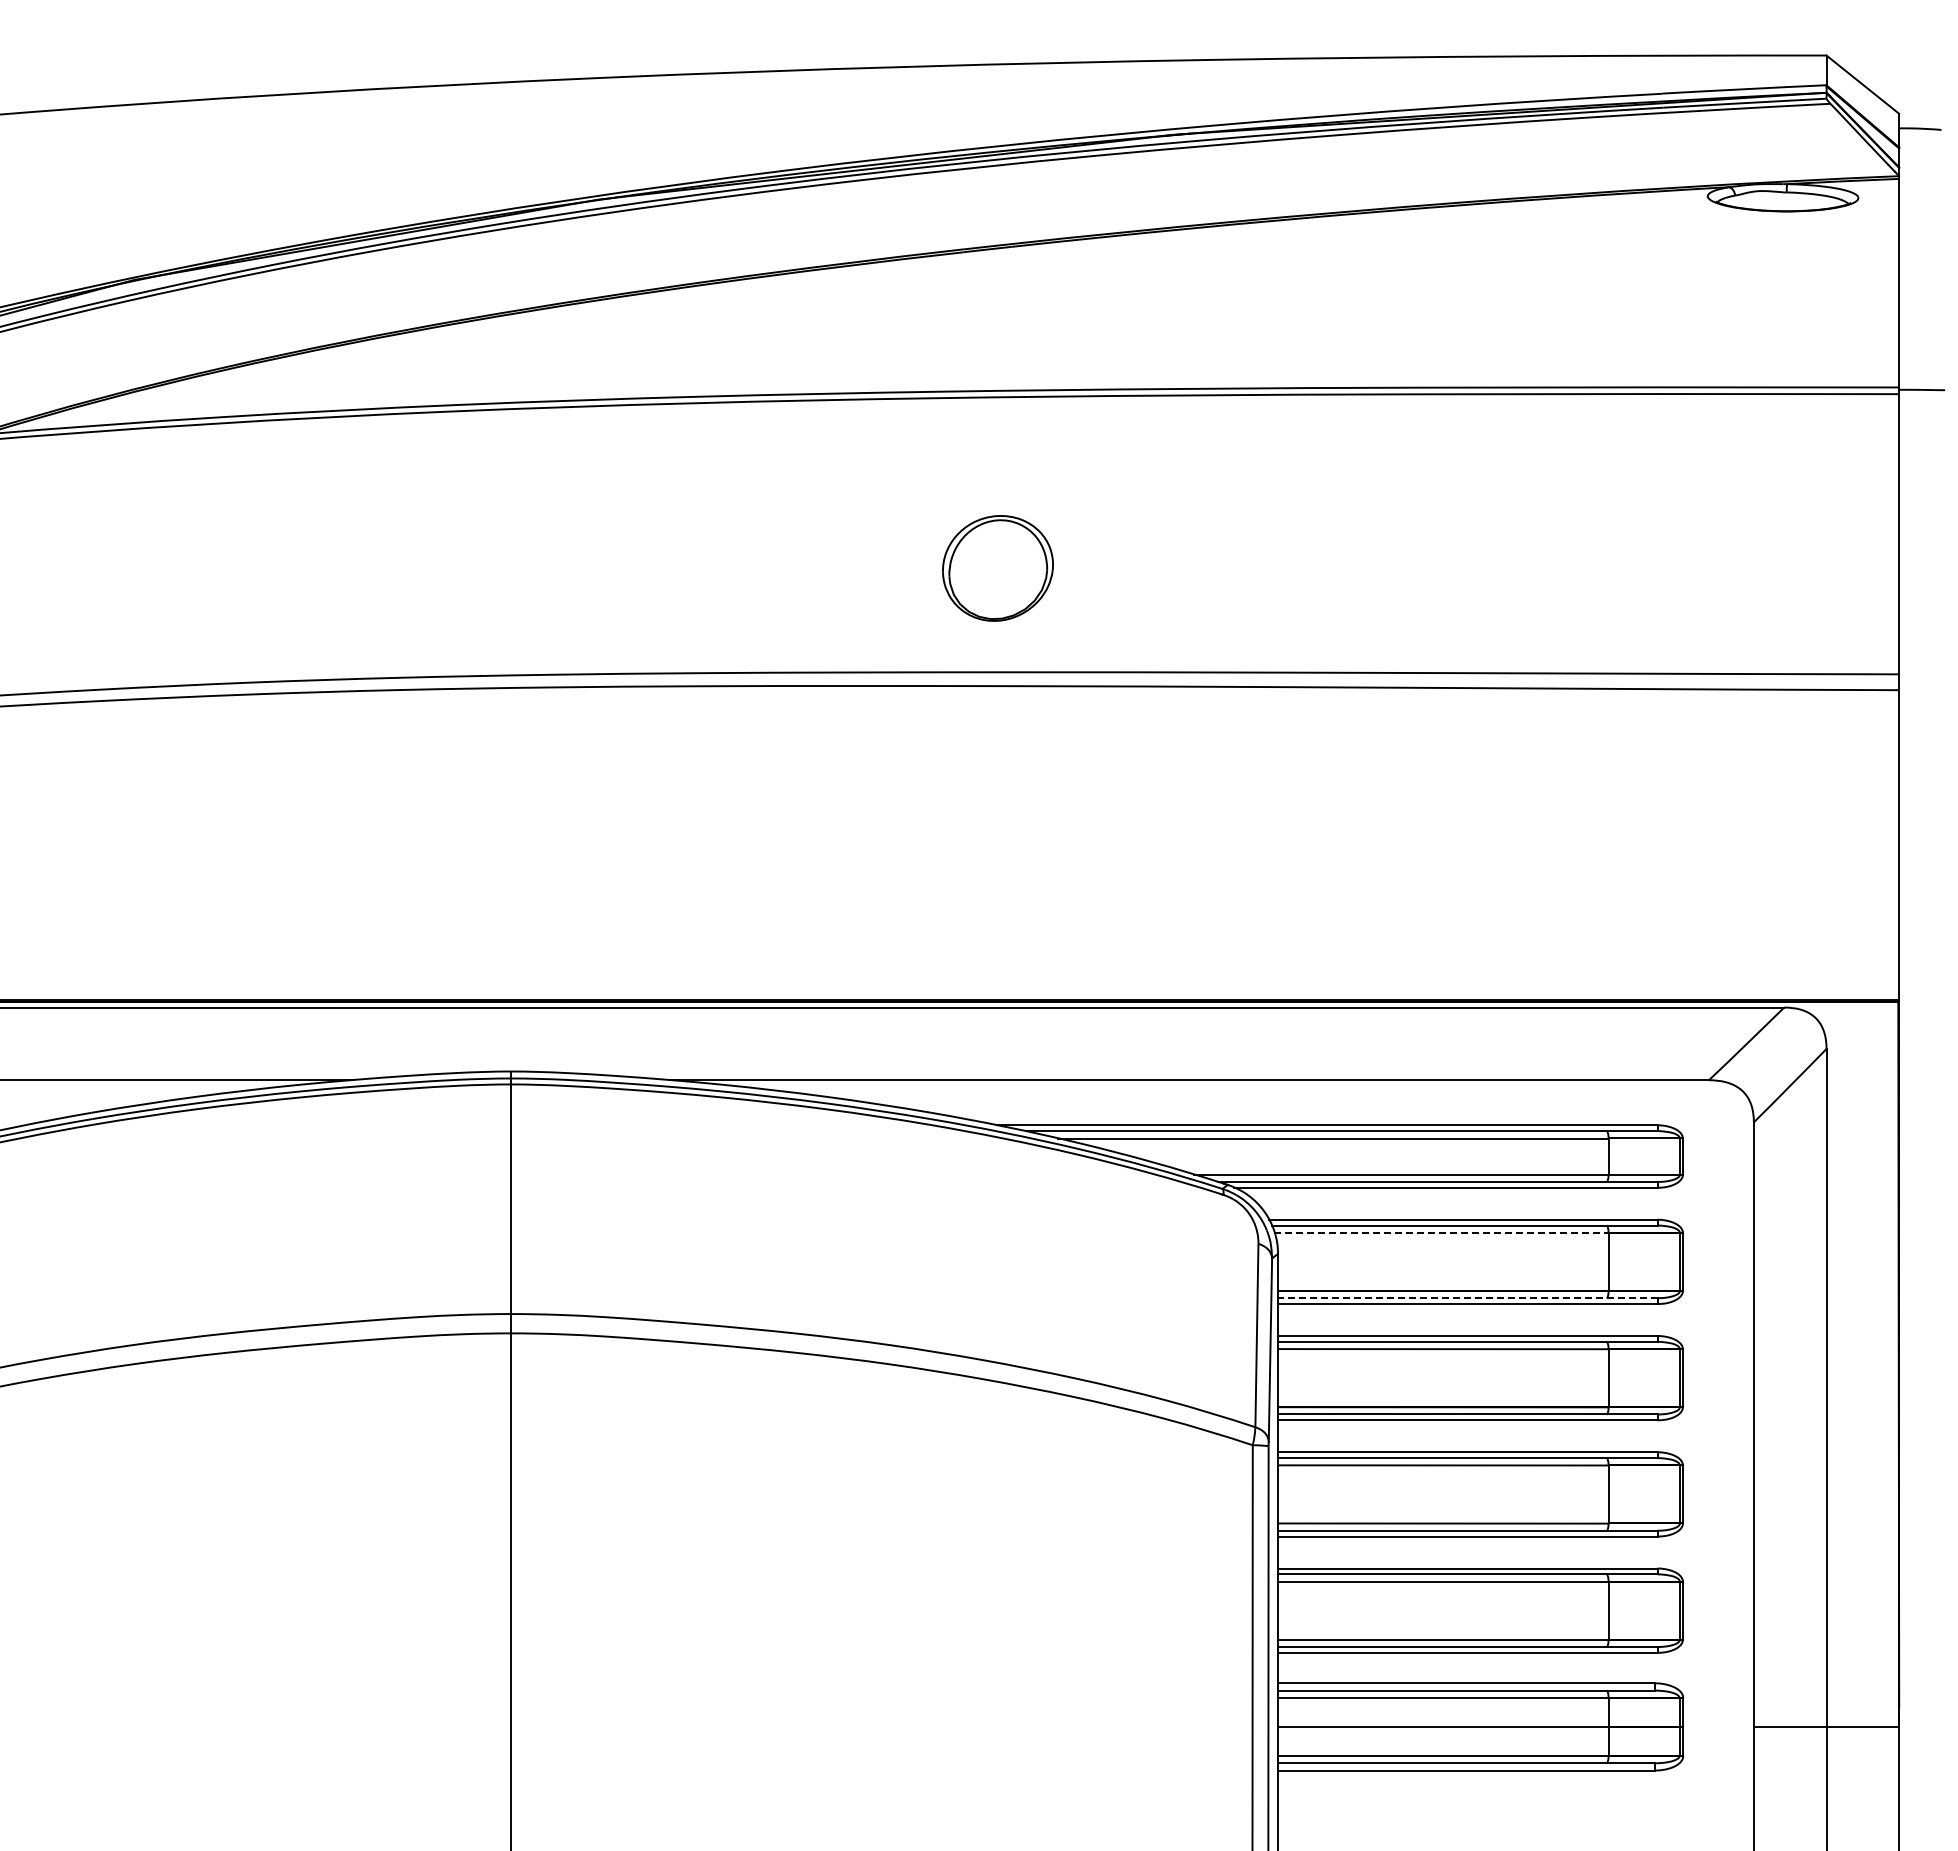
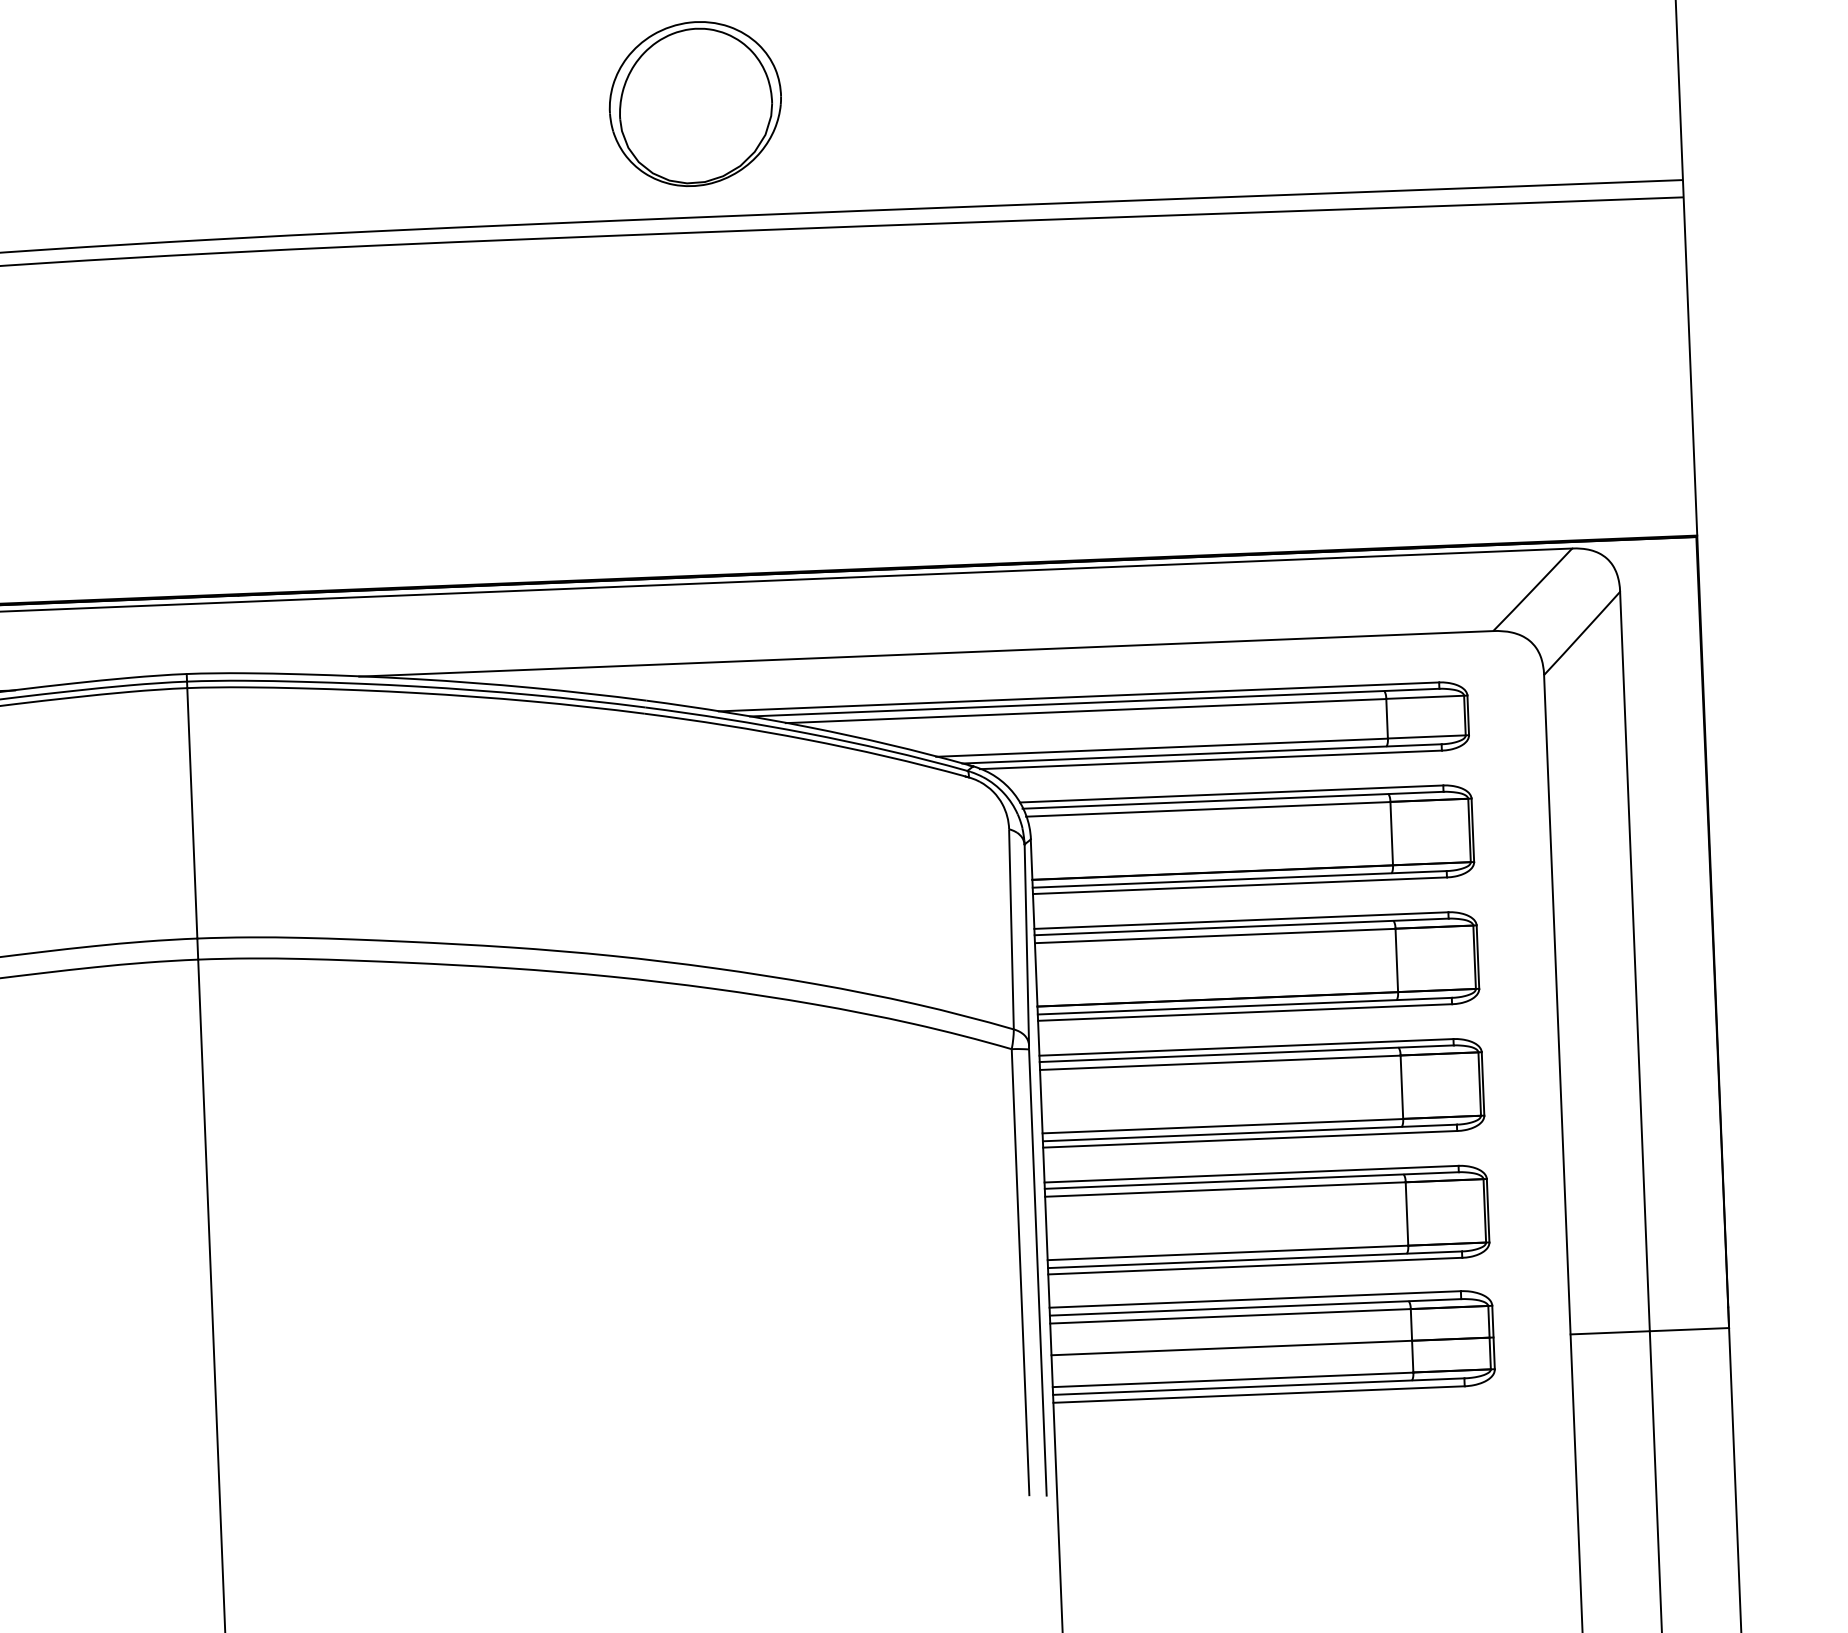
part: (997, 568) -> (694, 104), size x1.43
line: (1441, 1232) -> (1208, 808), dashed -> solid
line: (1467, 1298) -> (1239, 879), dashed -> solid

